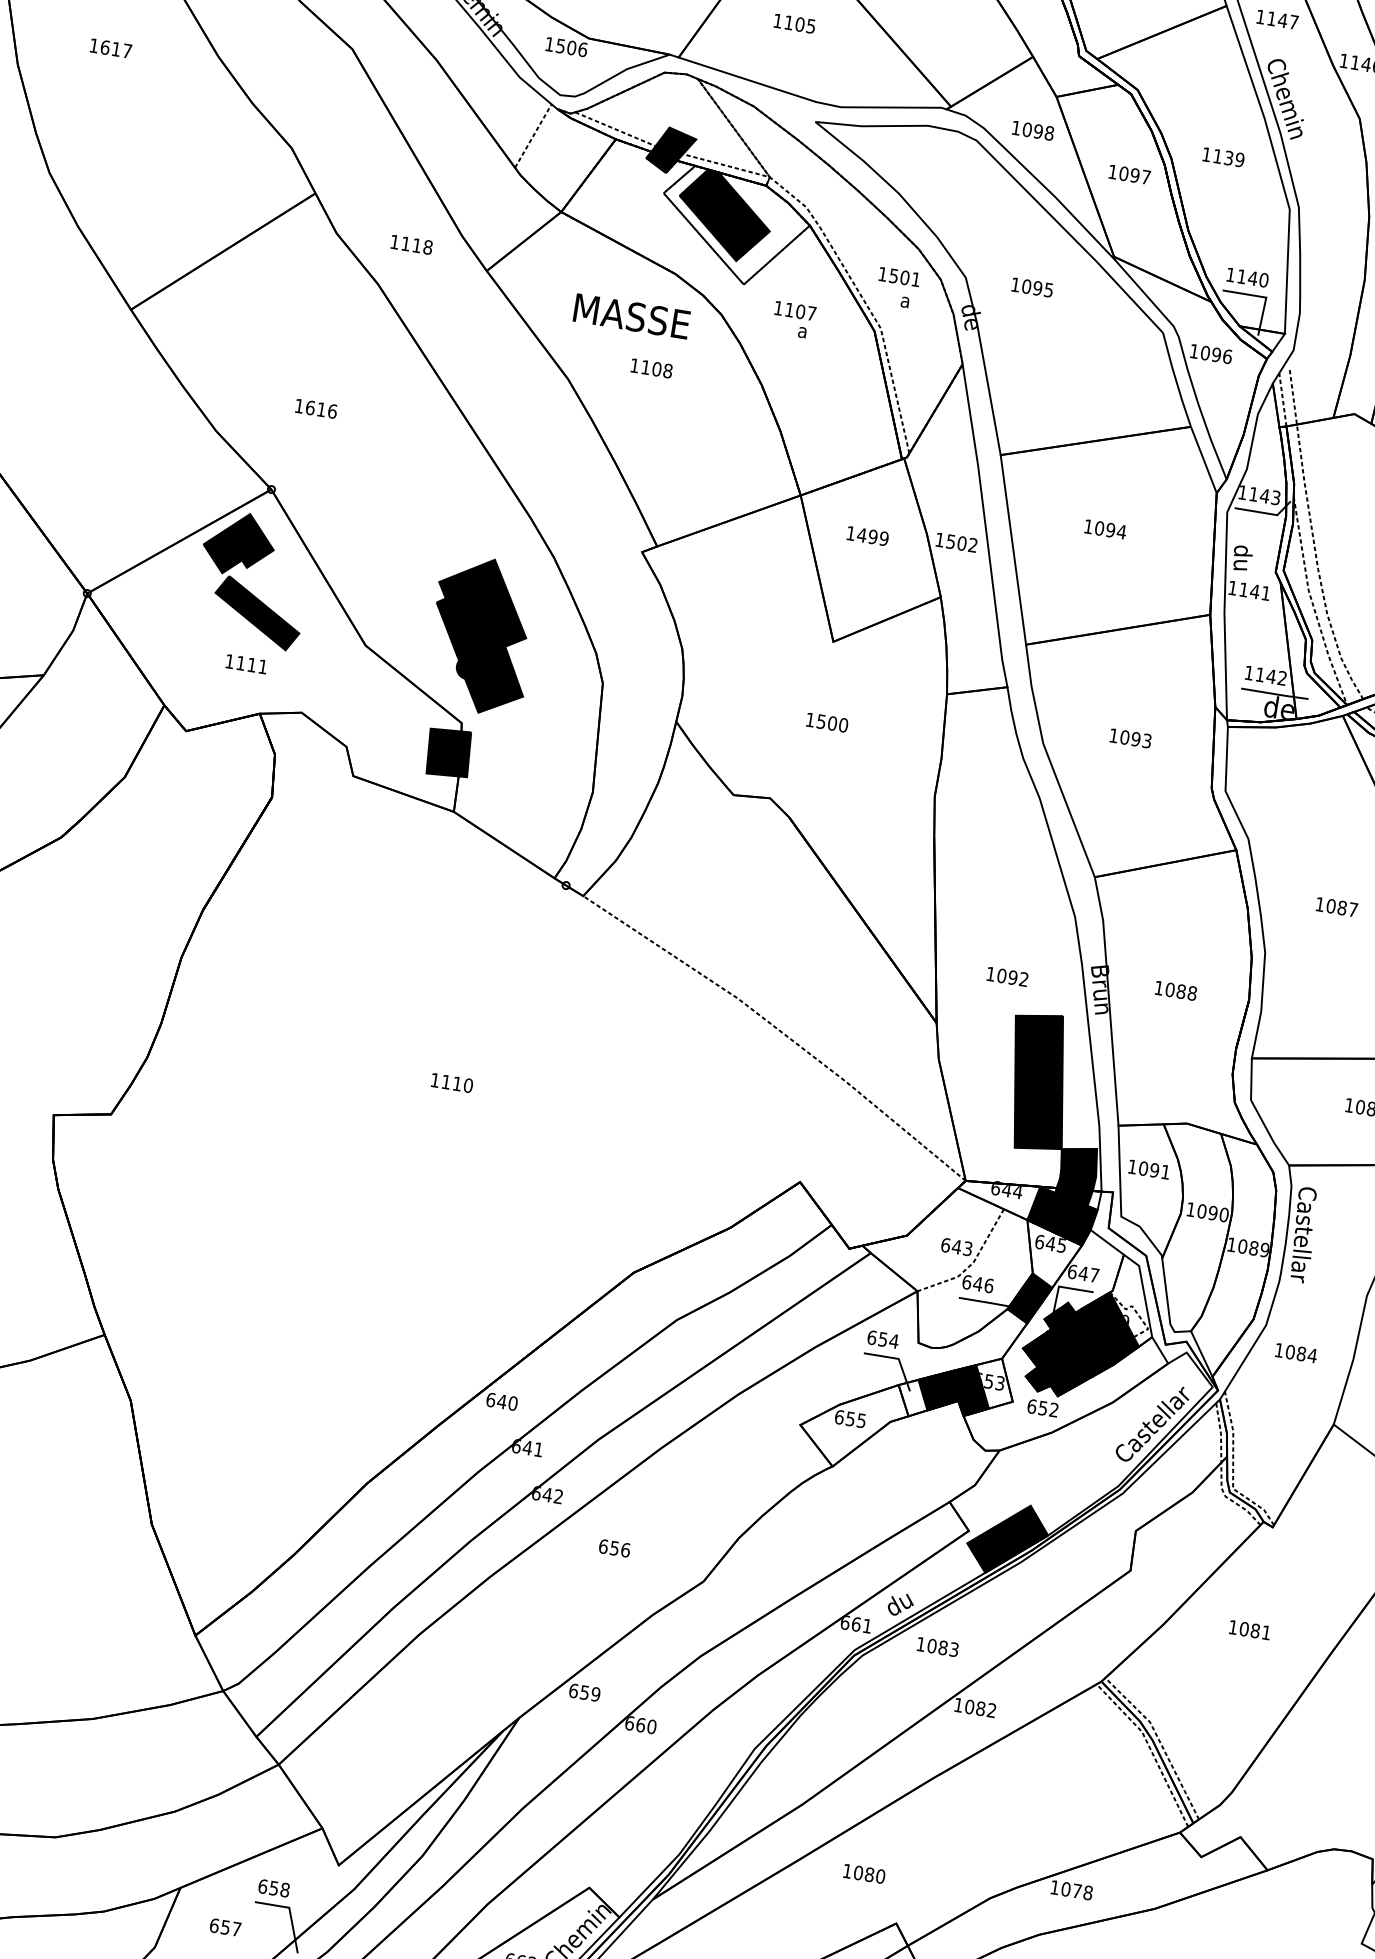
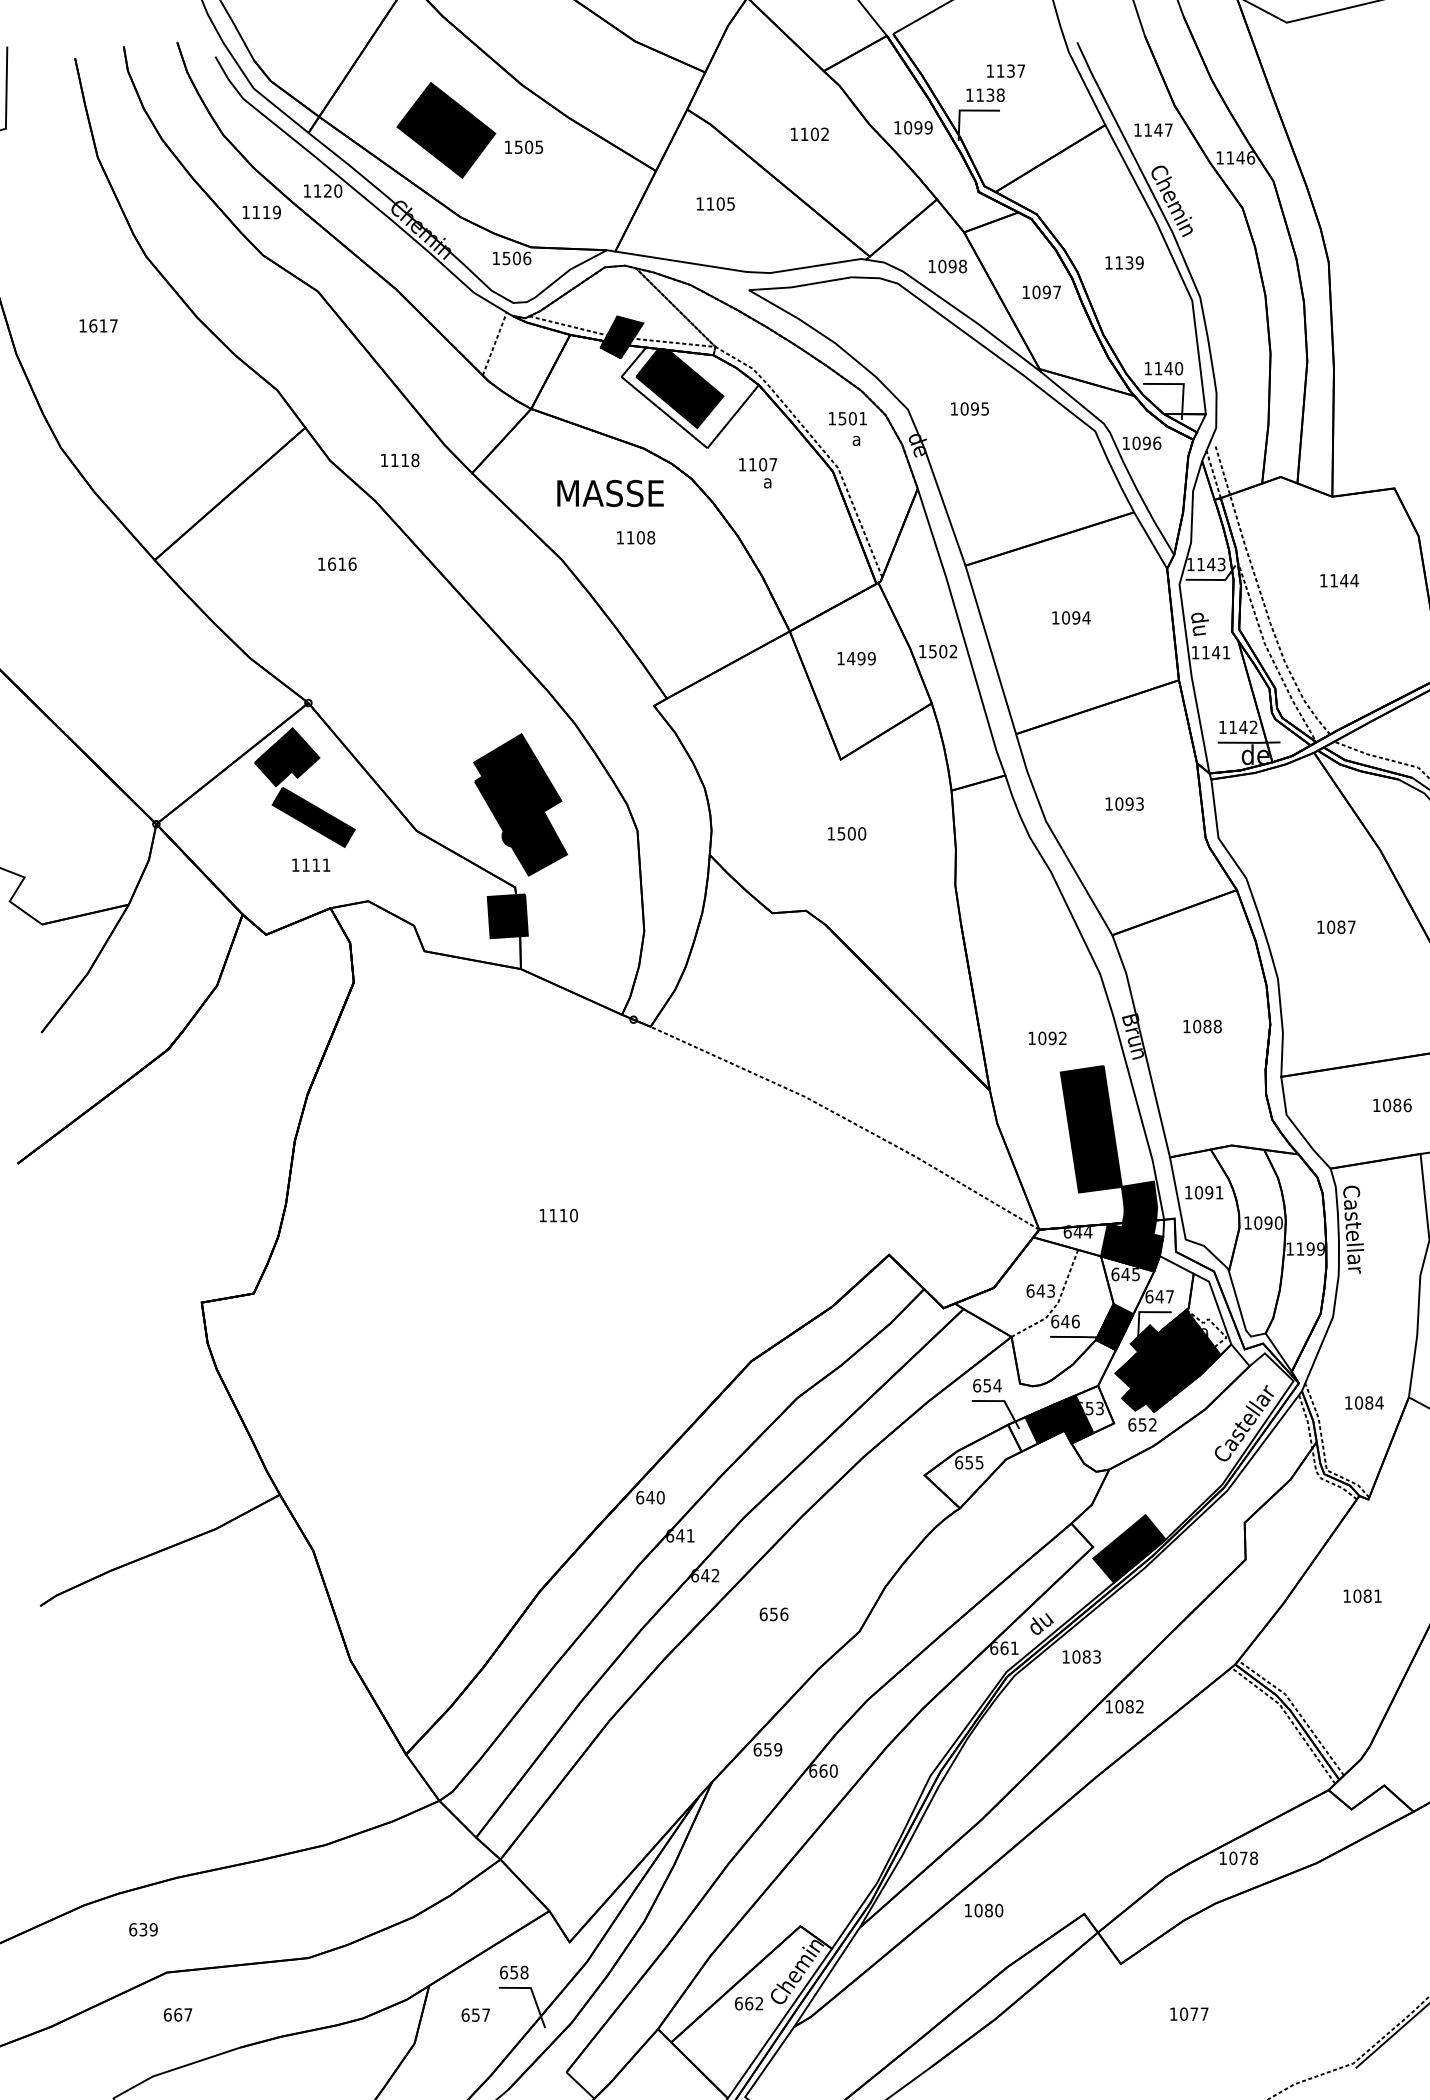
text: (316, 408) -> (337, 563), moved
text: (1248, 1246) -> (1305, 1248), 1089 -> 1199
text: (1296, 1352) -> (1364, 1402), moved
text: (864, 1873) -> (984, 1910), moved

